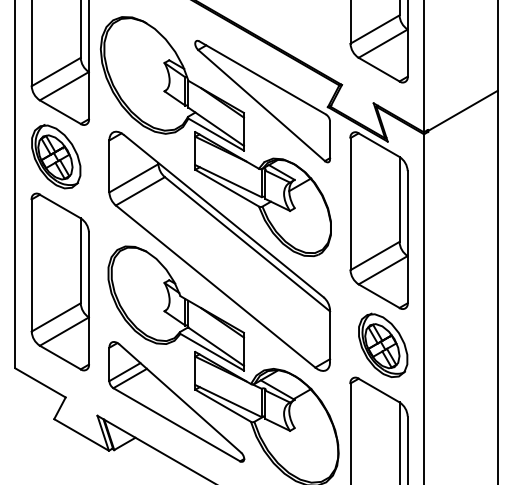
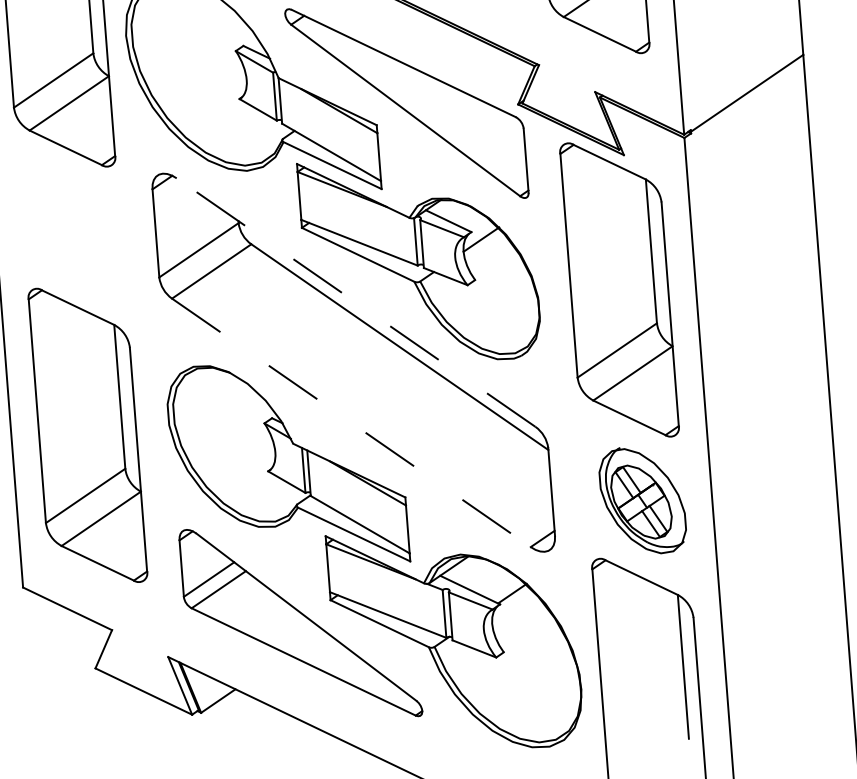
part: (56, 156) -> (65, 223), removed
line: (223, 216) -> (355, 303), solid -> dashed
line: (215, 286) -> (351, 422), solid -> dashed

